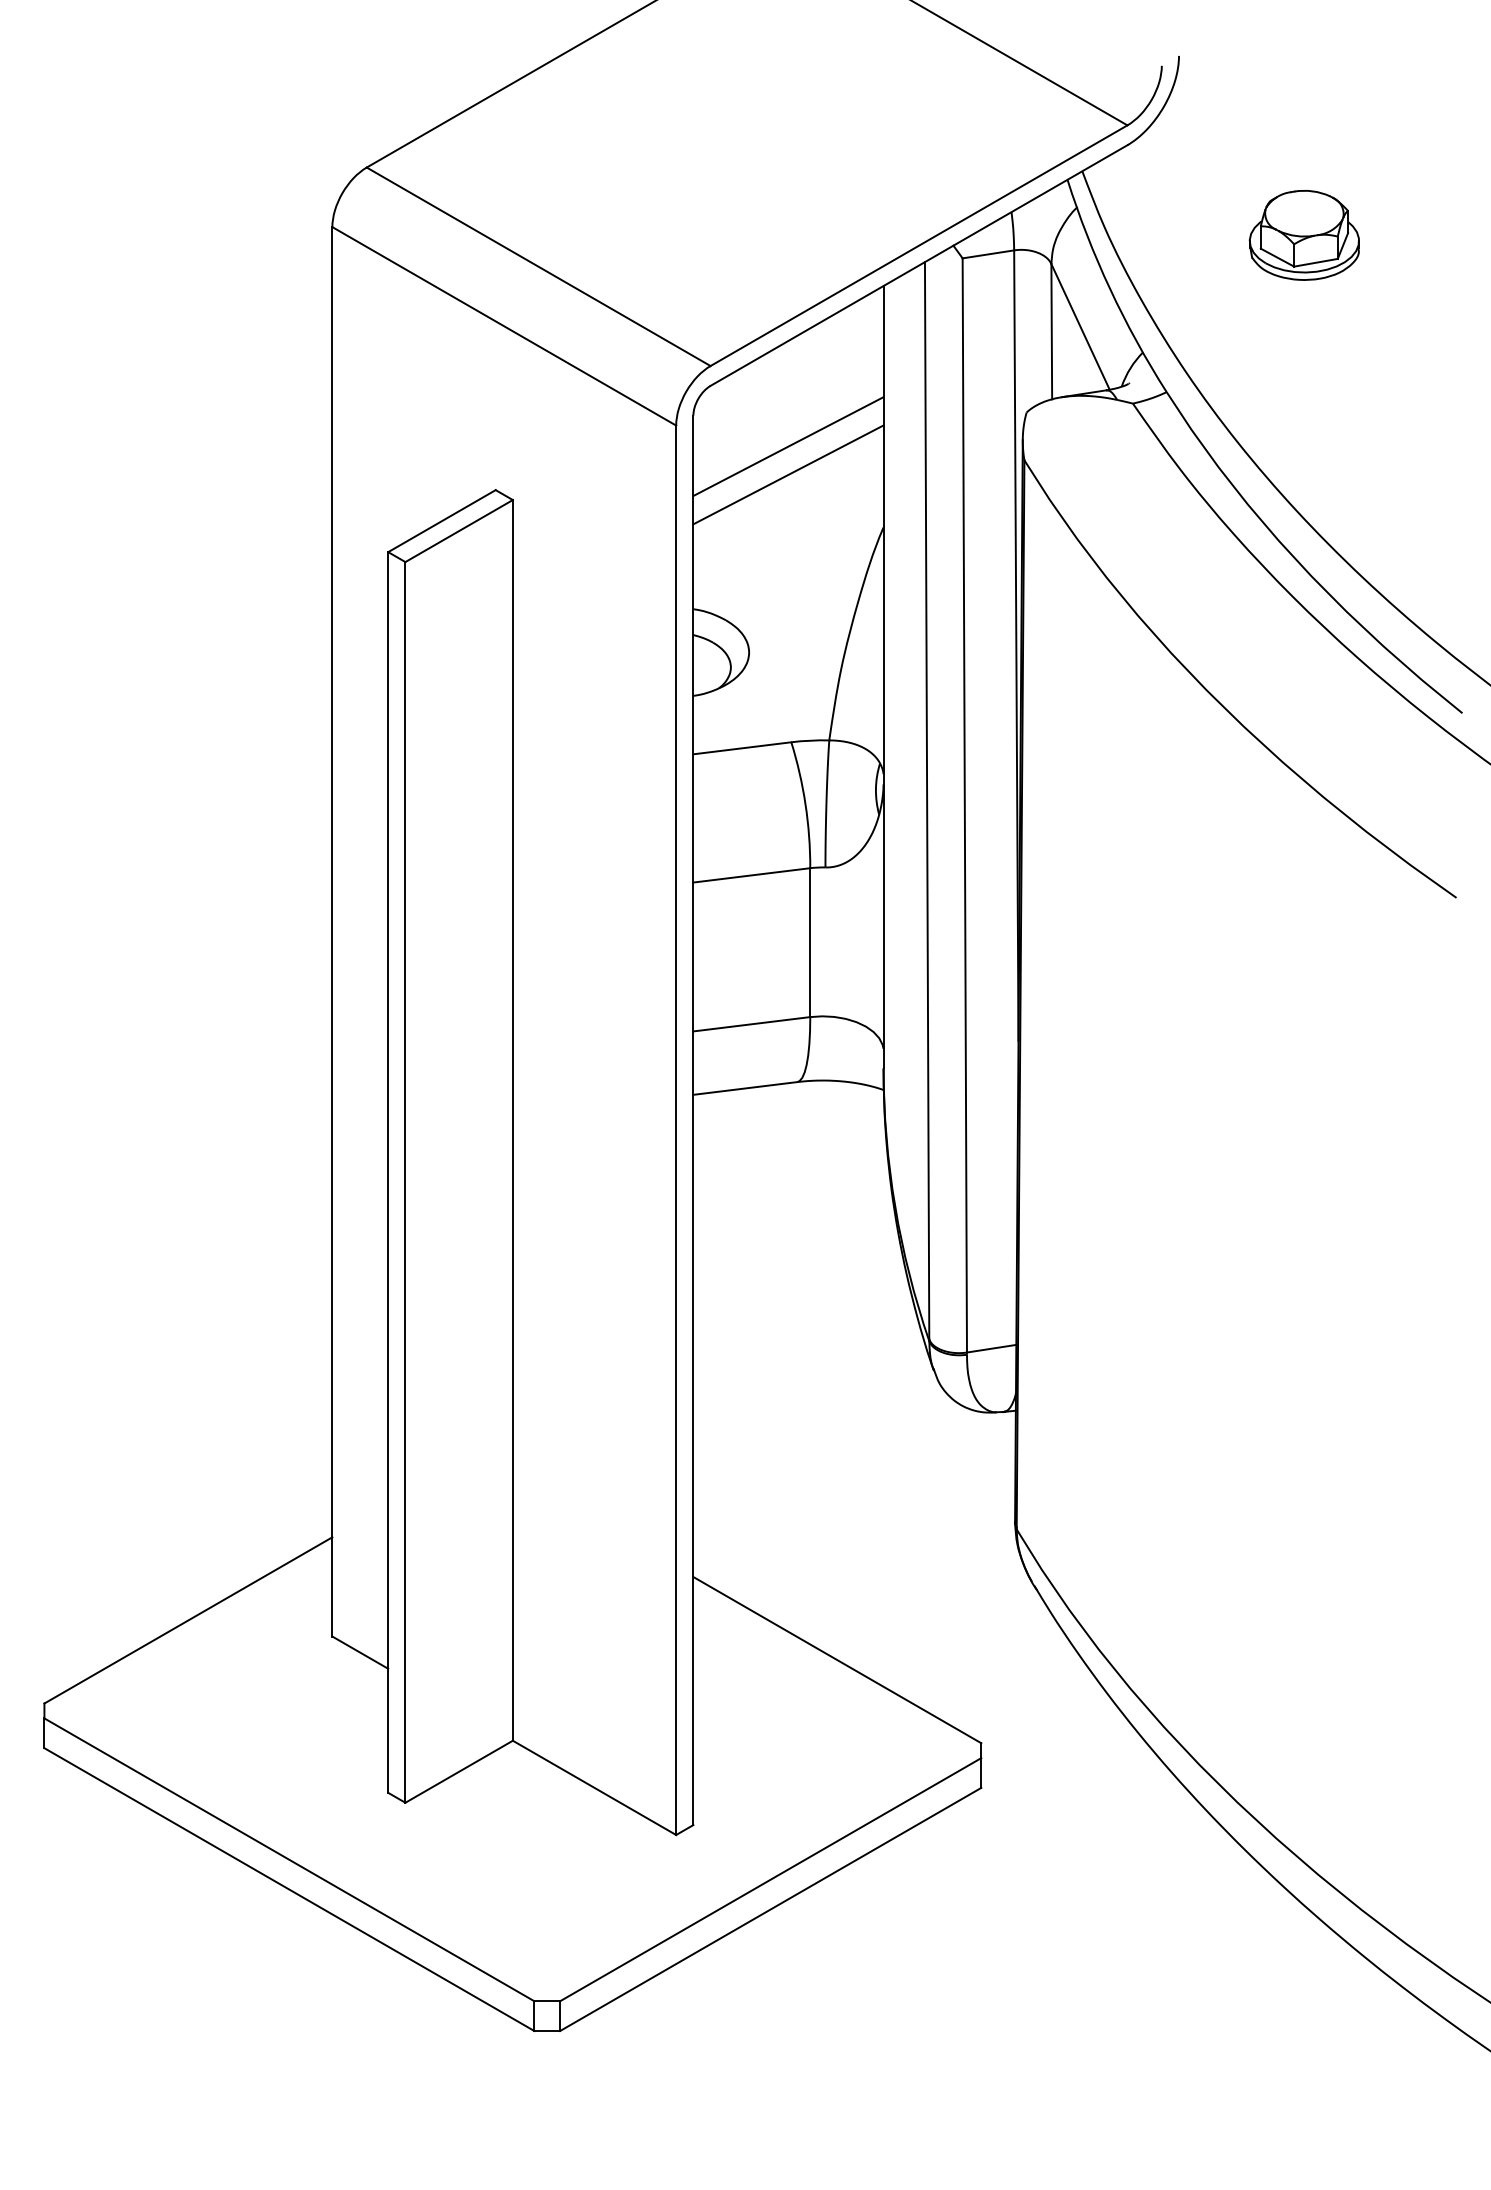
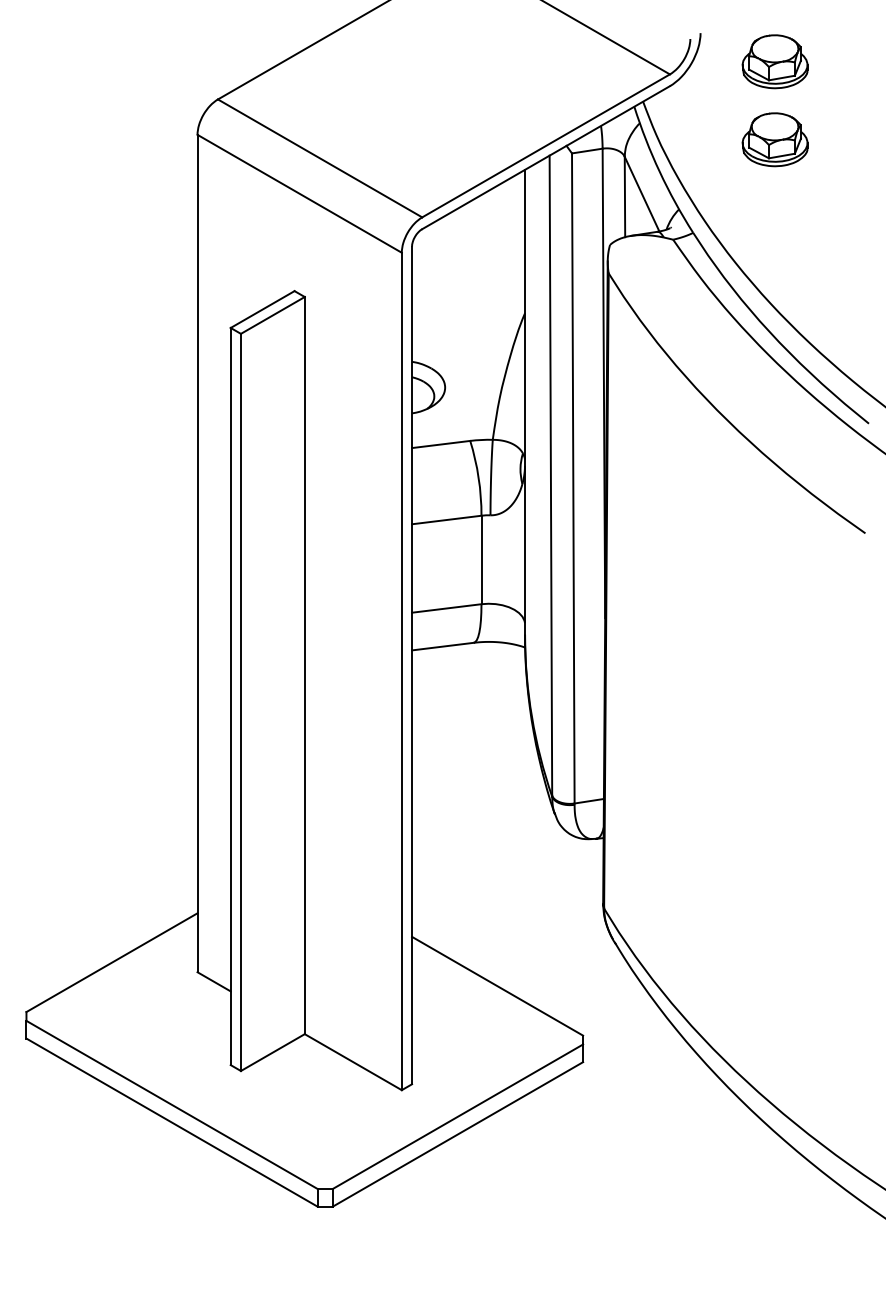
part: (1303, 103) -> (774, 61), added
line: (788, 445) -> (468, 264), removed
line: (788, 473) -> (468, 281), removed

